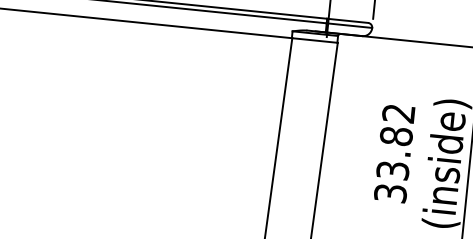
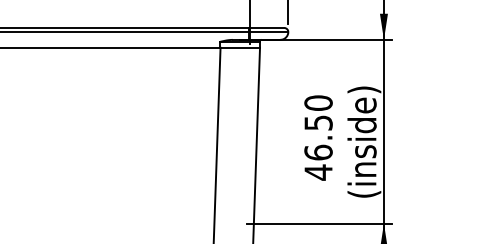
text: (394, 153) -> (318, 137), 33.82 -> 46.50

